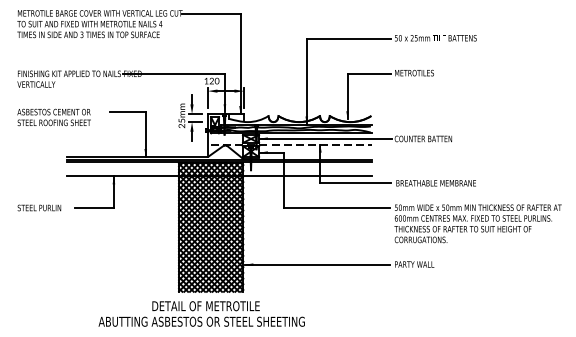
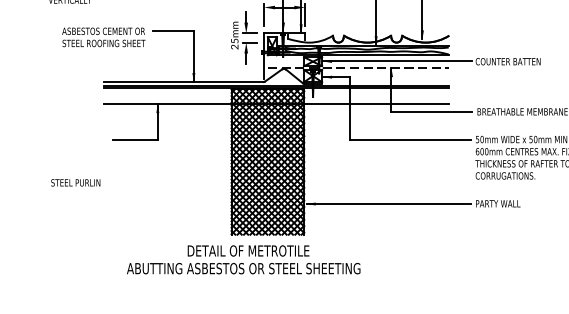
text: (53, 117) -> (103, 37), moved
text: (39, 207) -> (75, 182), moved
text: (201, 313) -> (243, 259), moved

